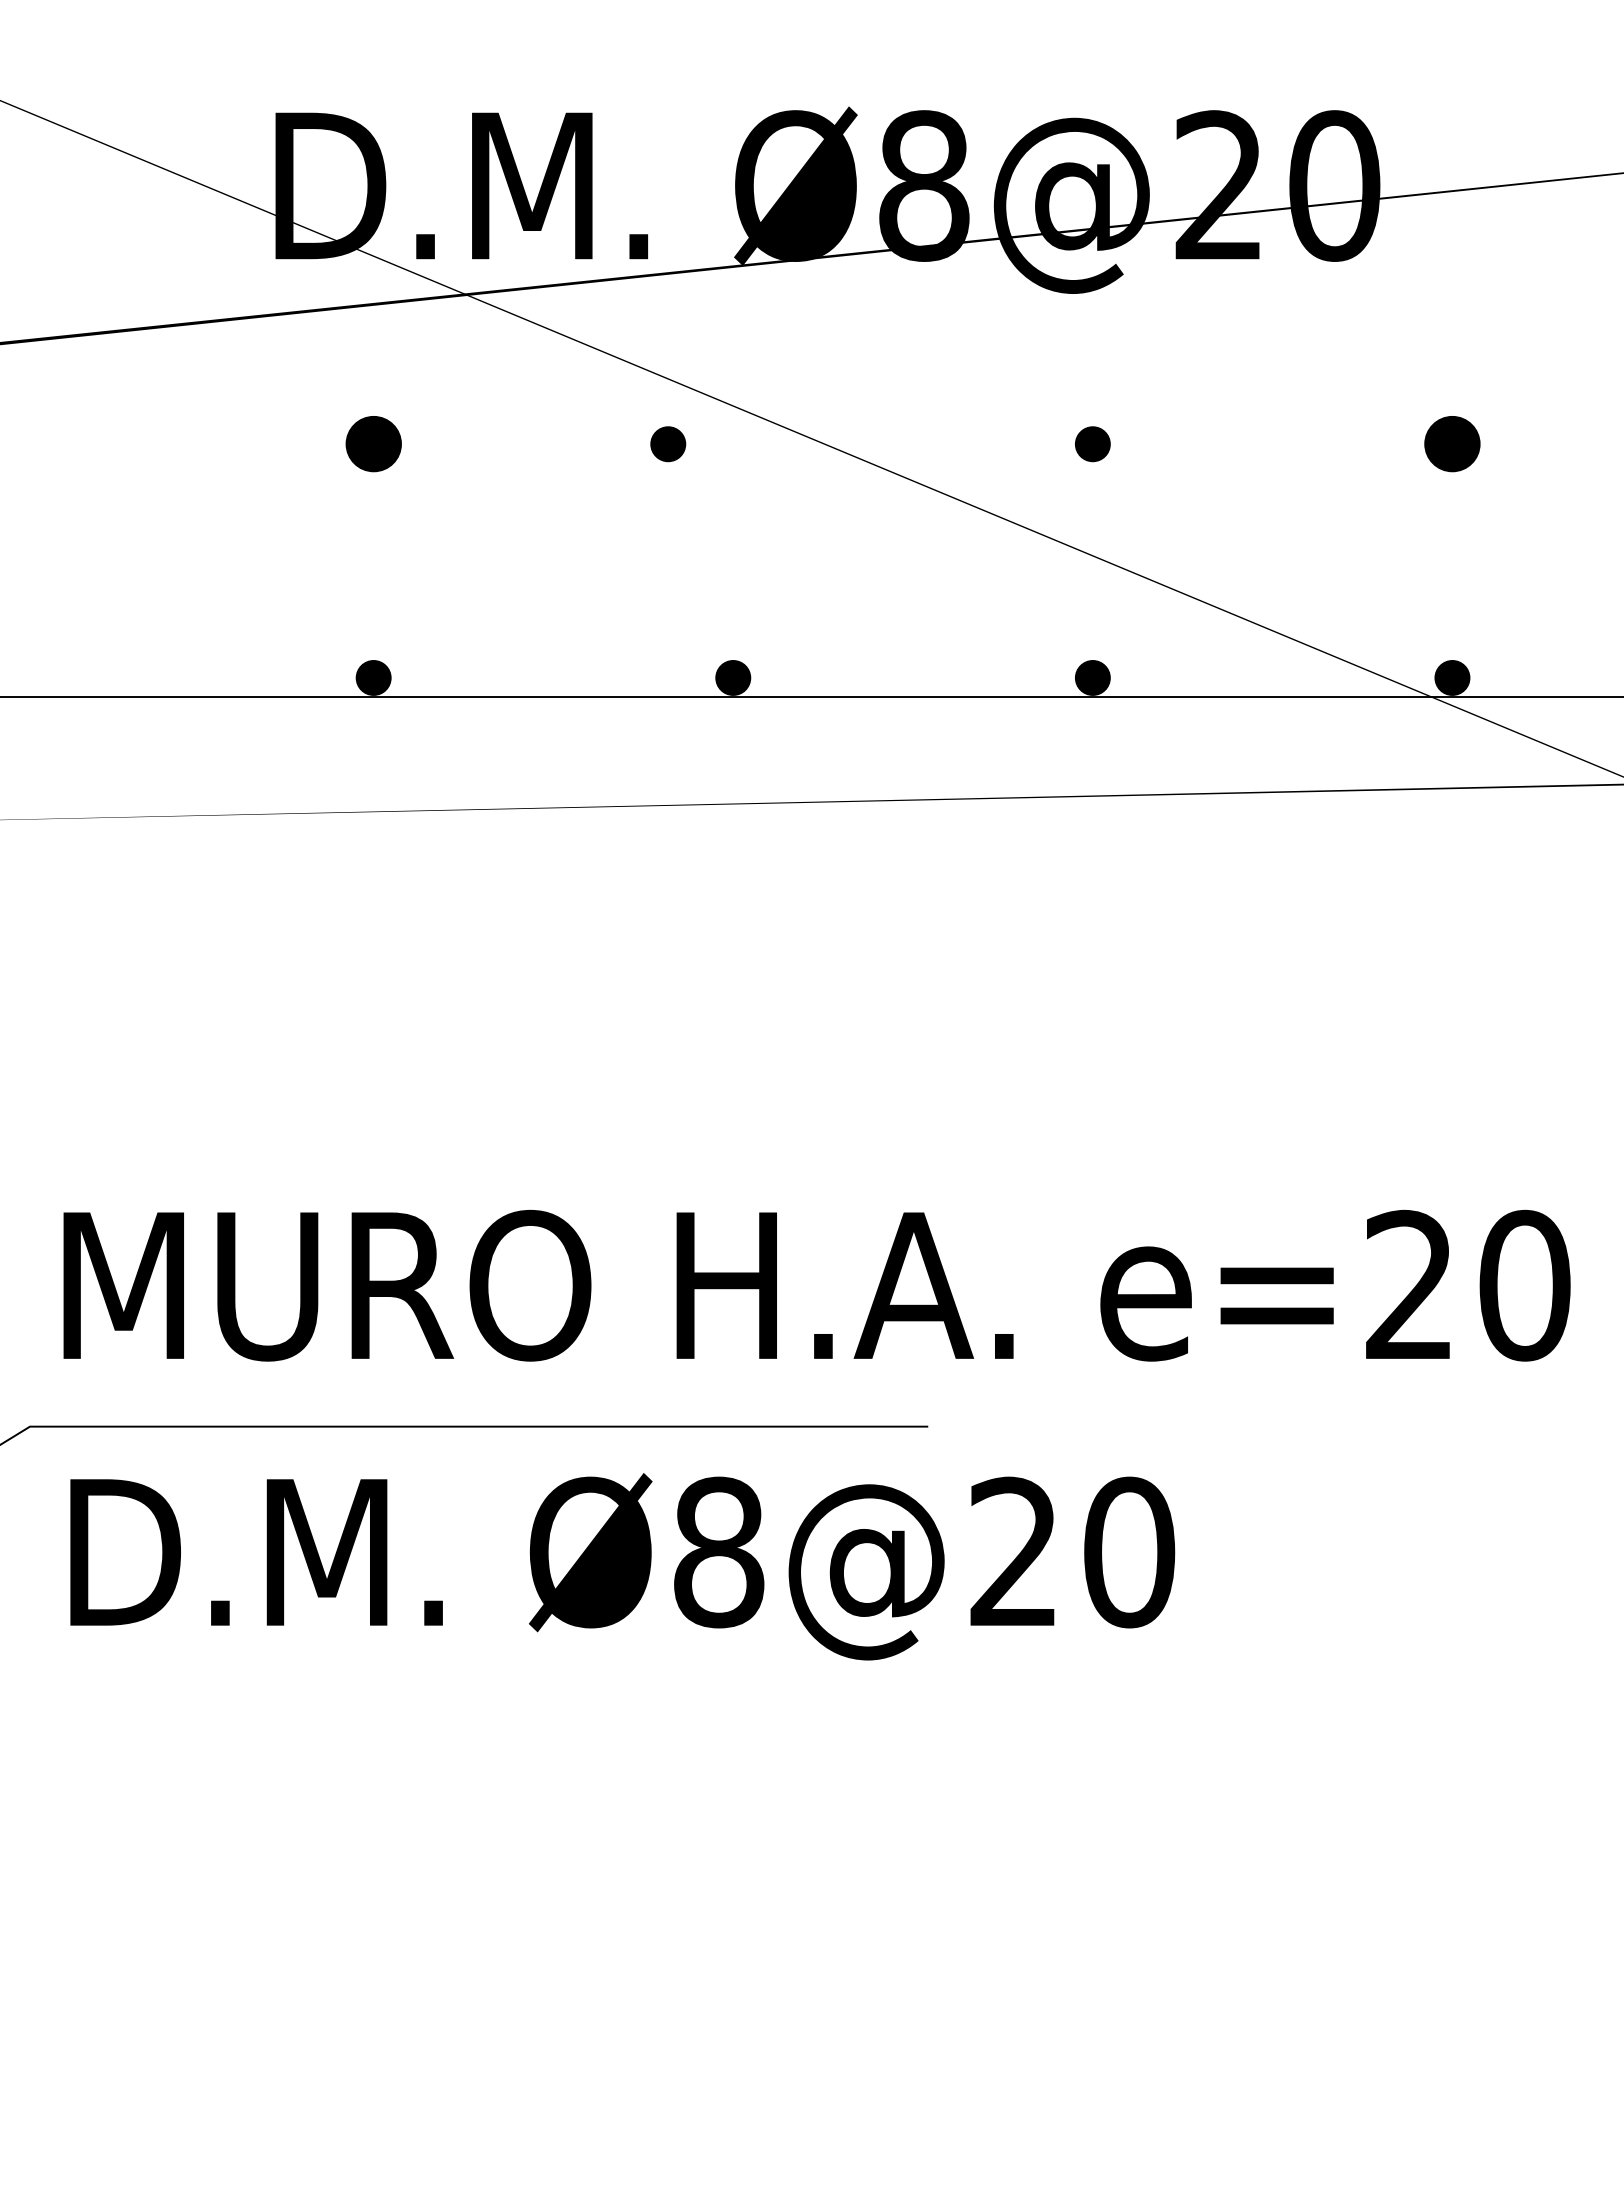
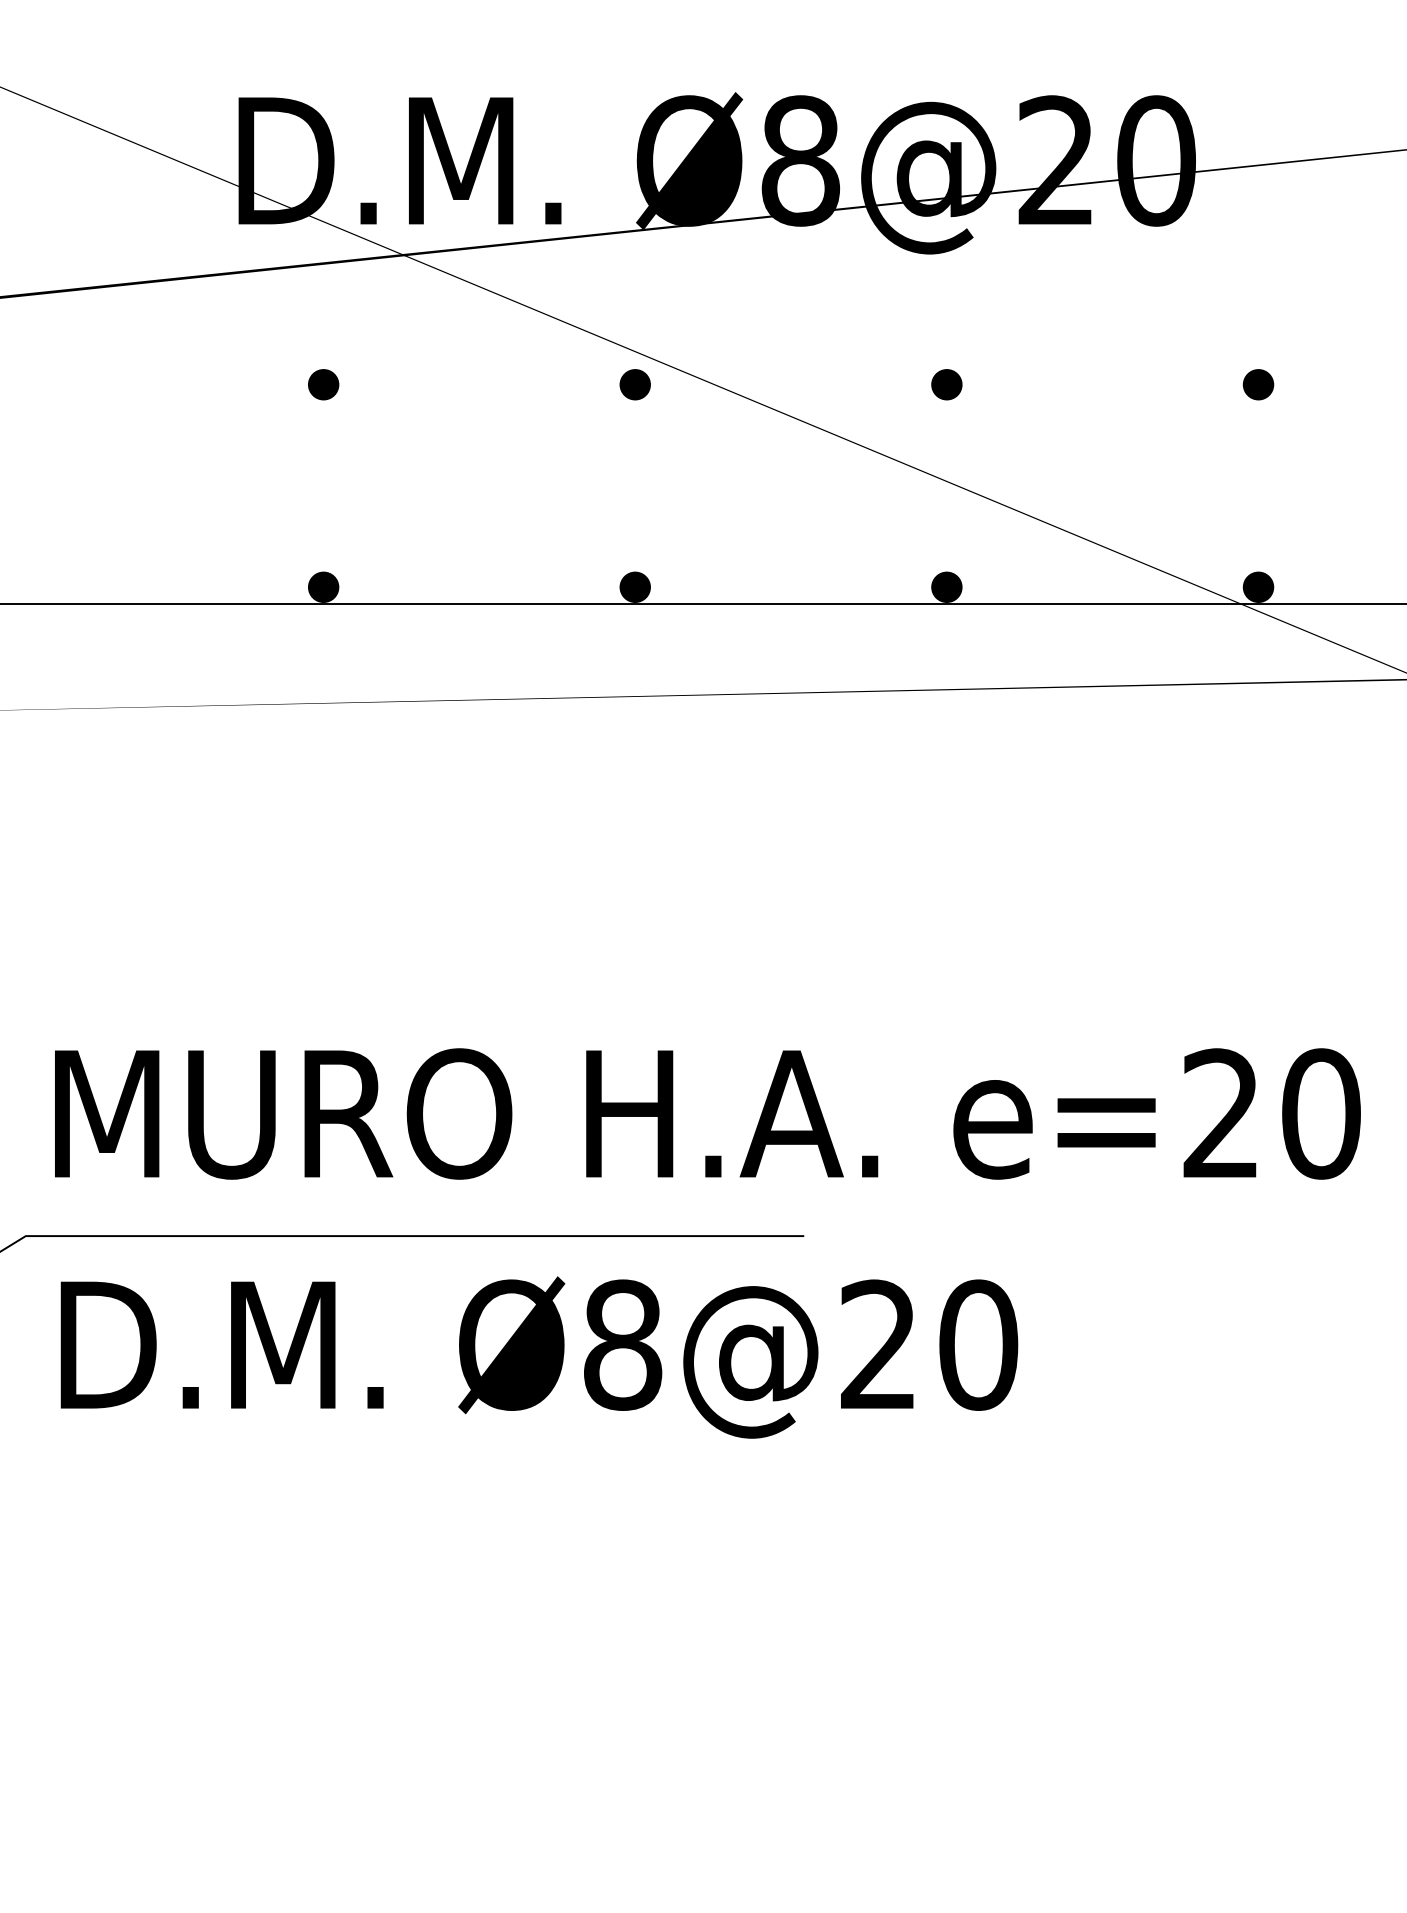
part: (373, 444) -> (323, 384), size x0.62
part: (668, 444) -> (635, 384), moved
part: (1452, 444) -> (1258, 384), size x0.62

